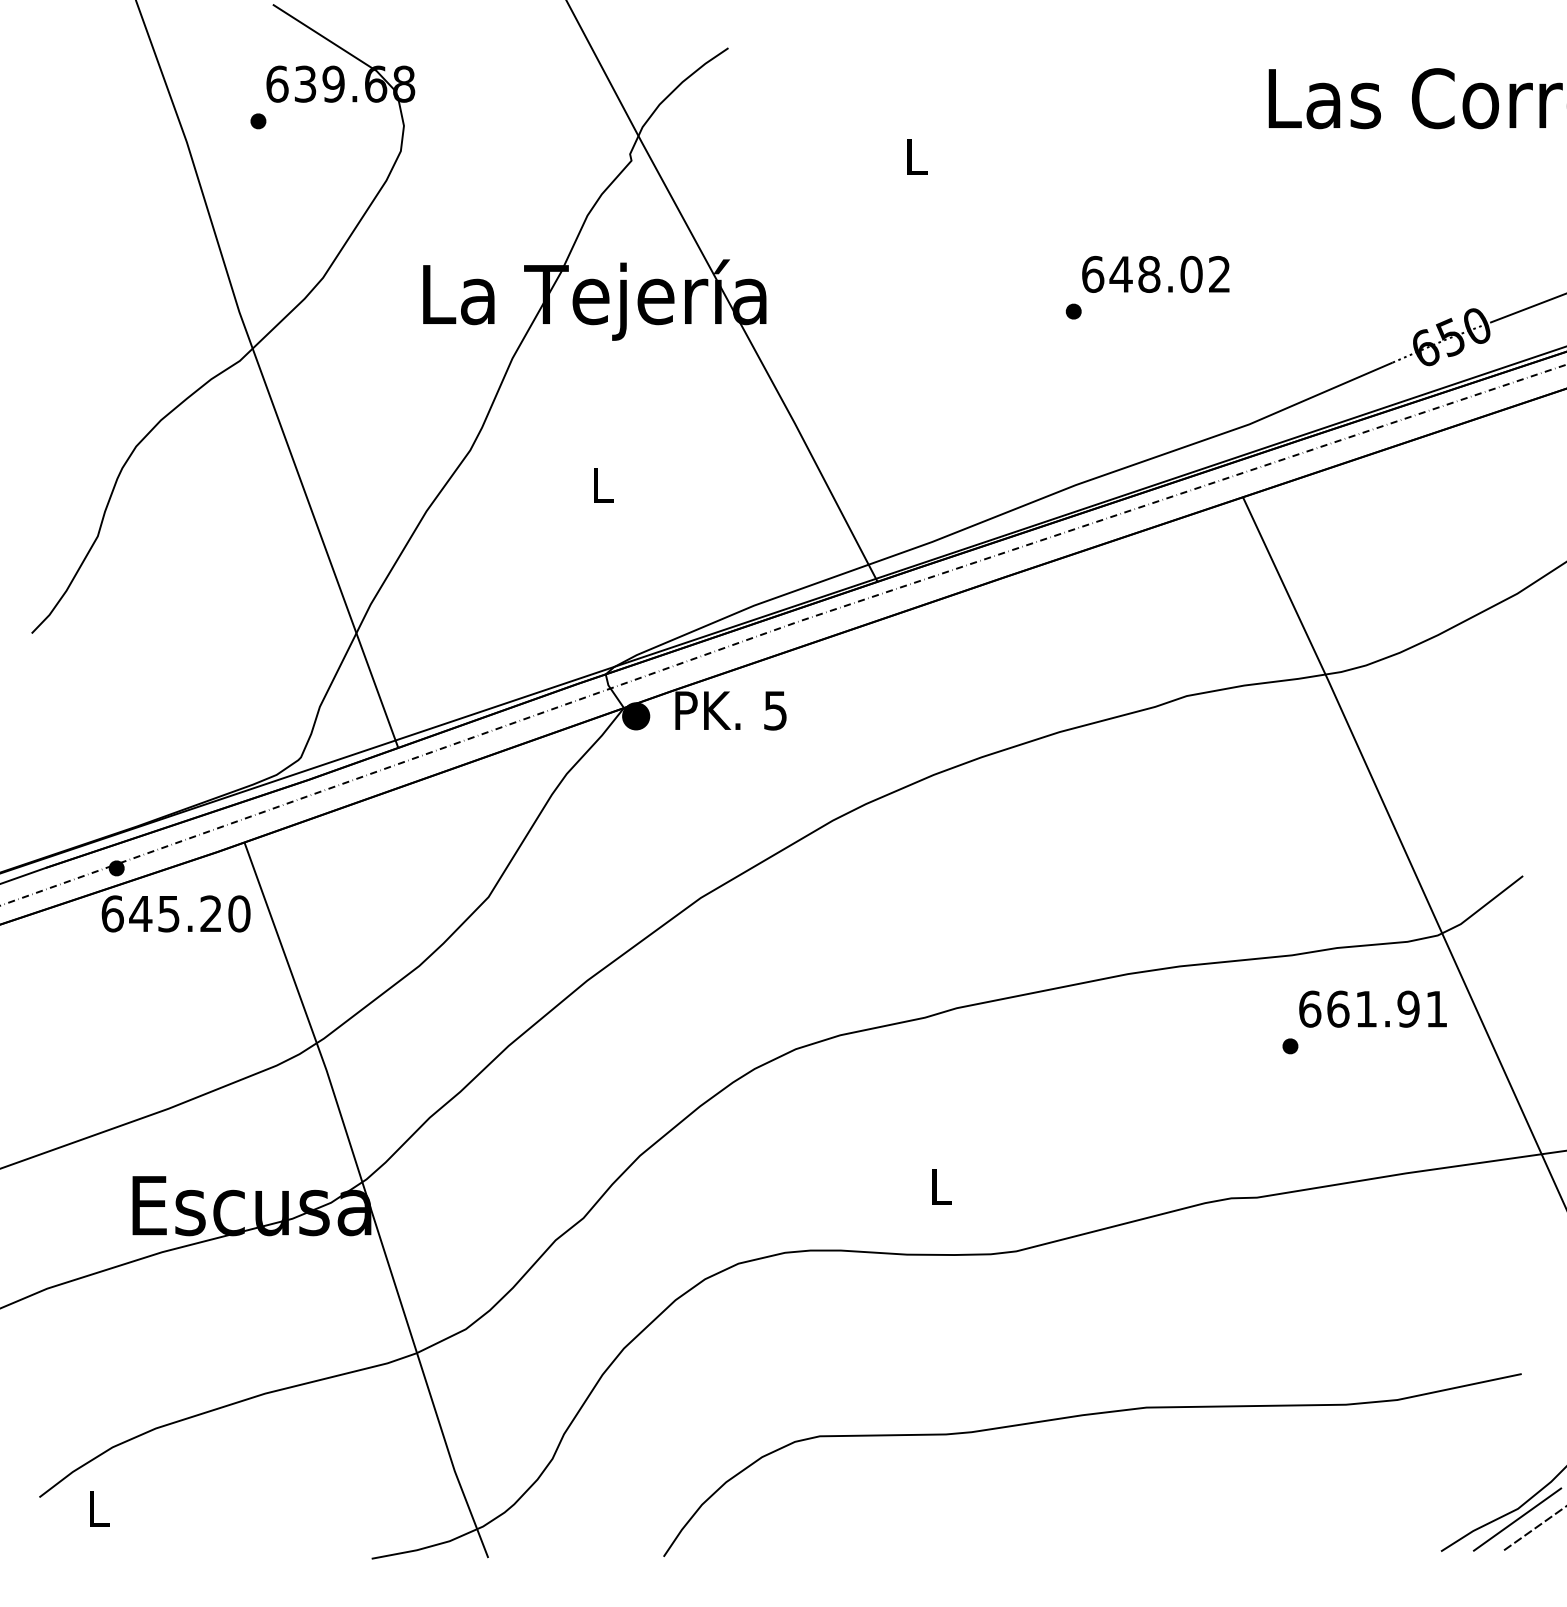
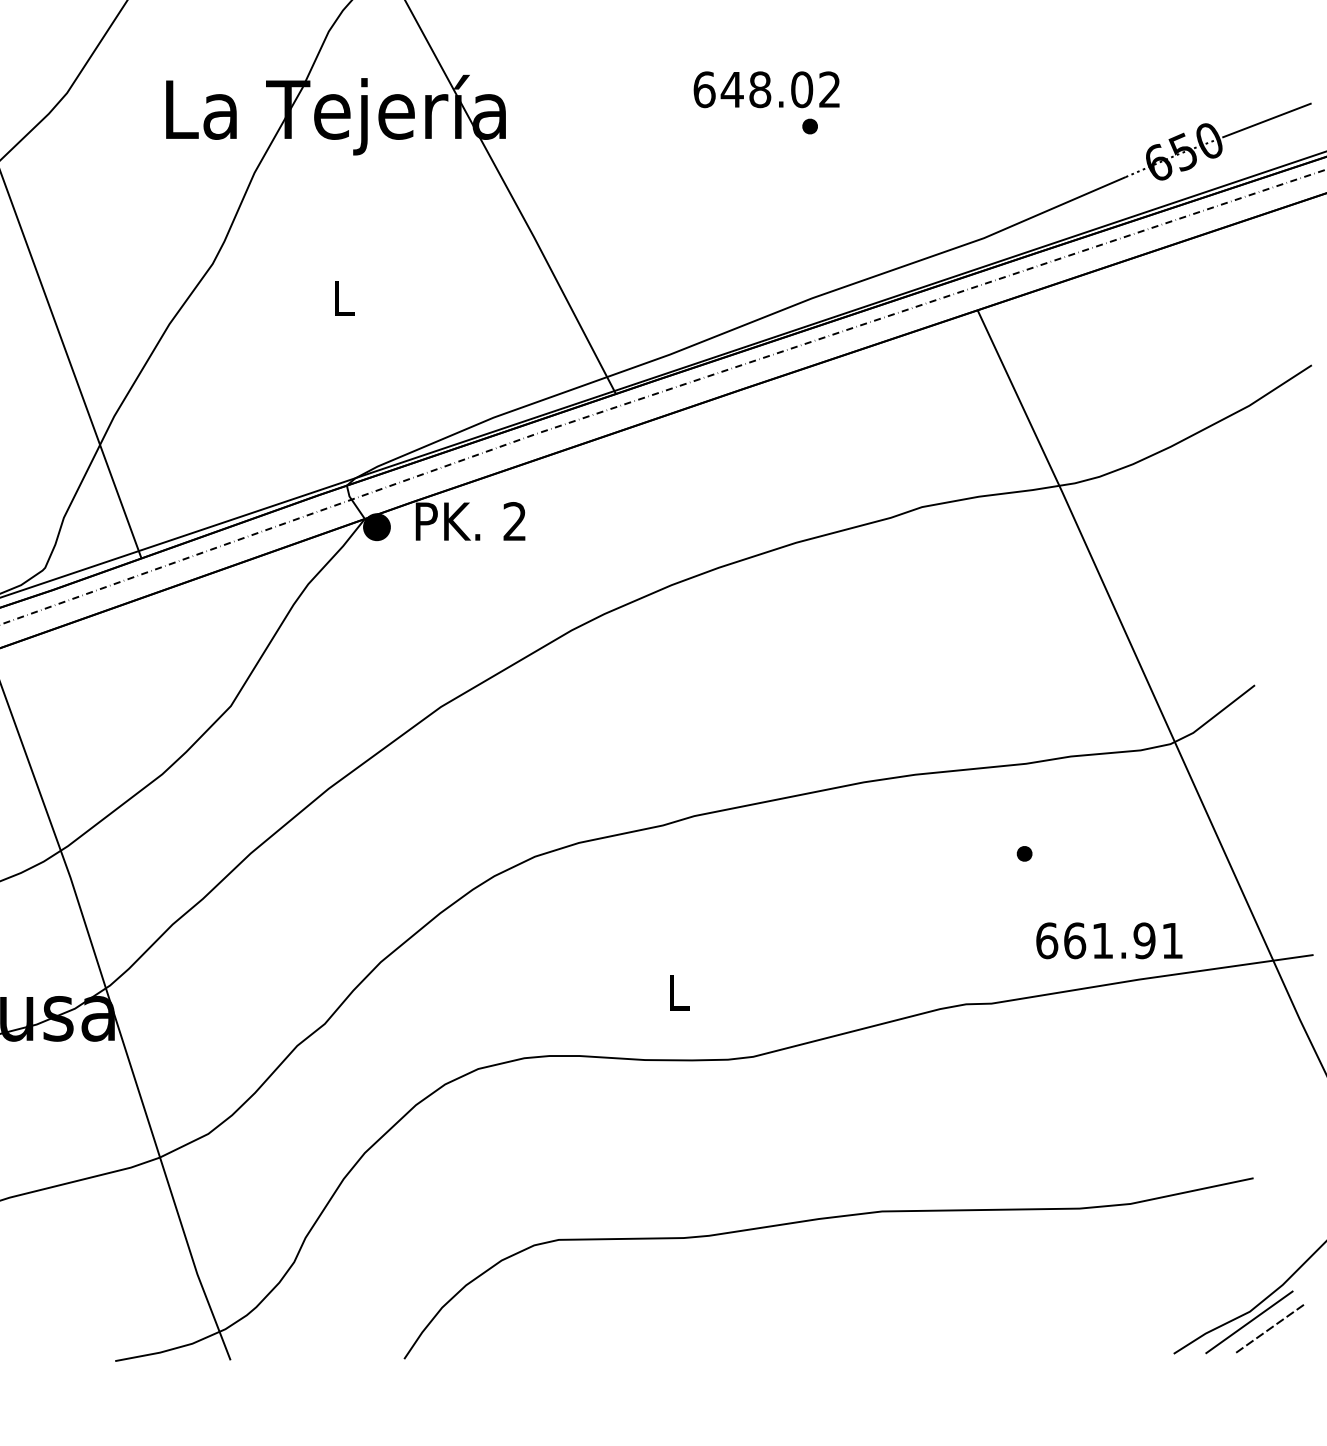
text: (1155, 274) -> (766, 89), moved
text: (775, 710) -> (514, 521), 5 -> 2
text: (1372, 1008) -> (1108, 940), moved

